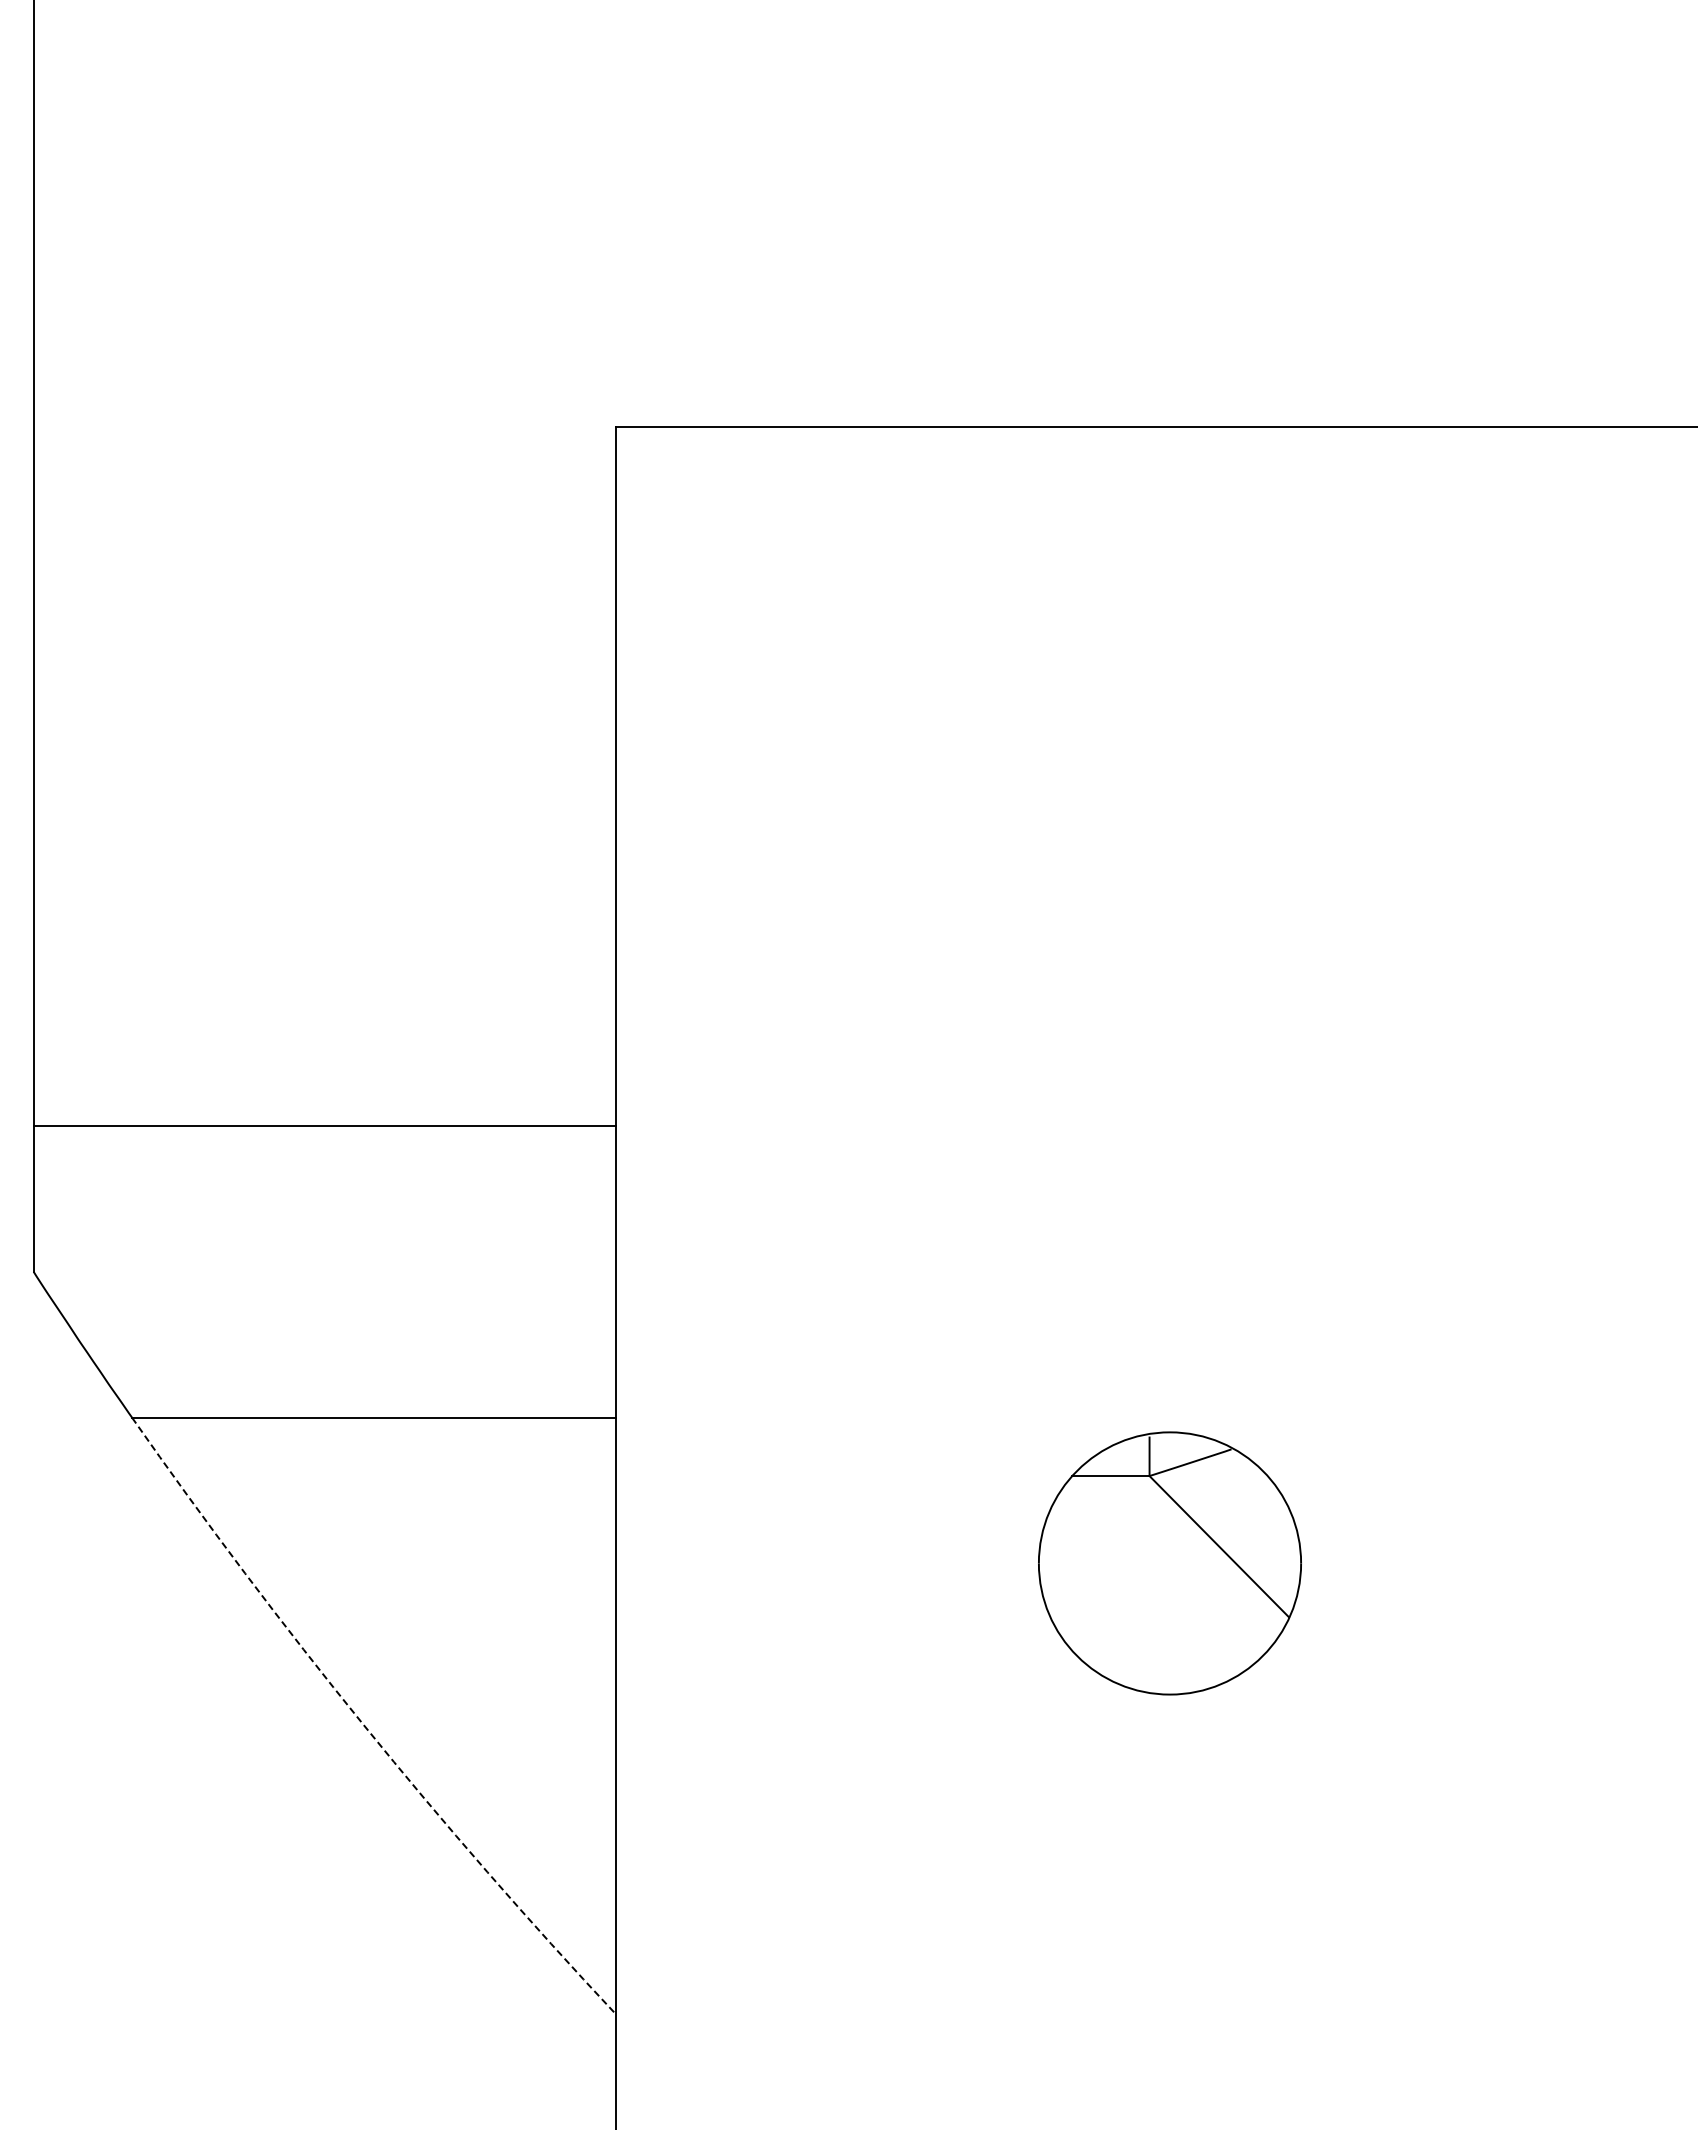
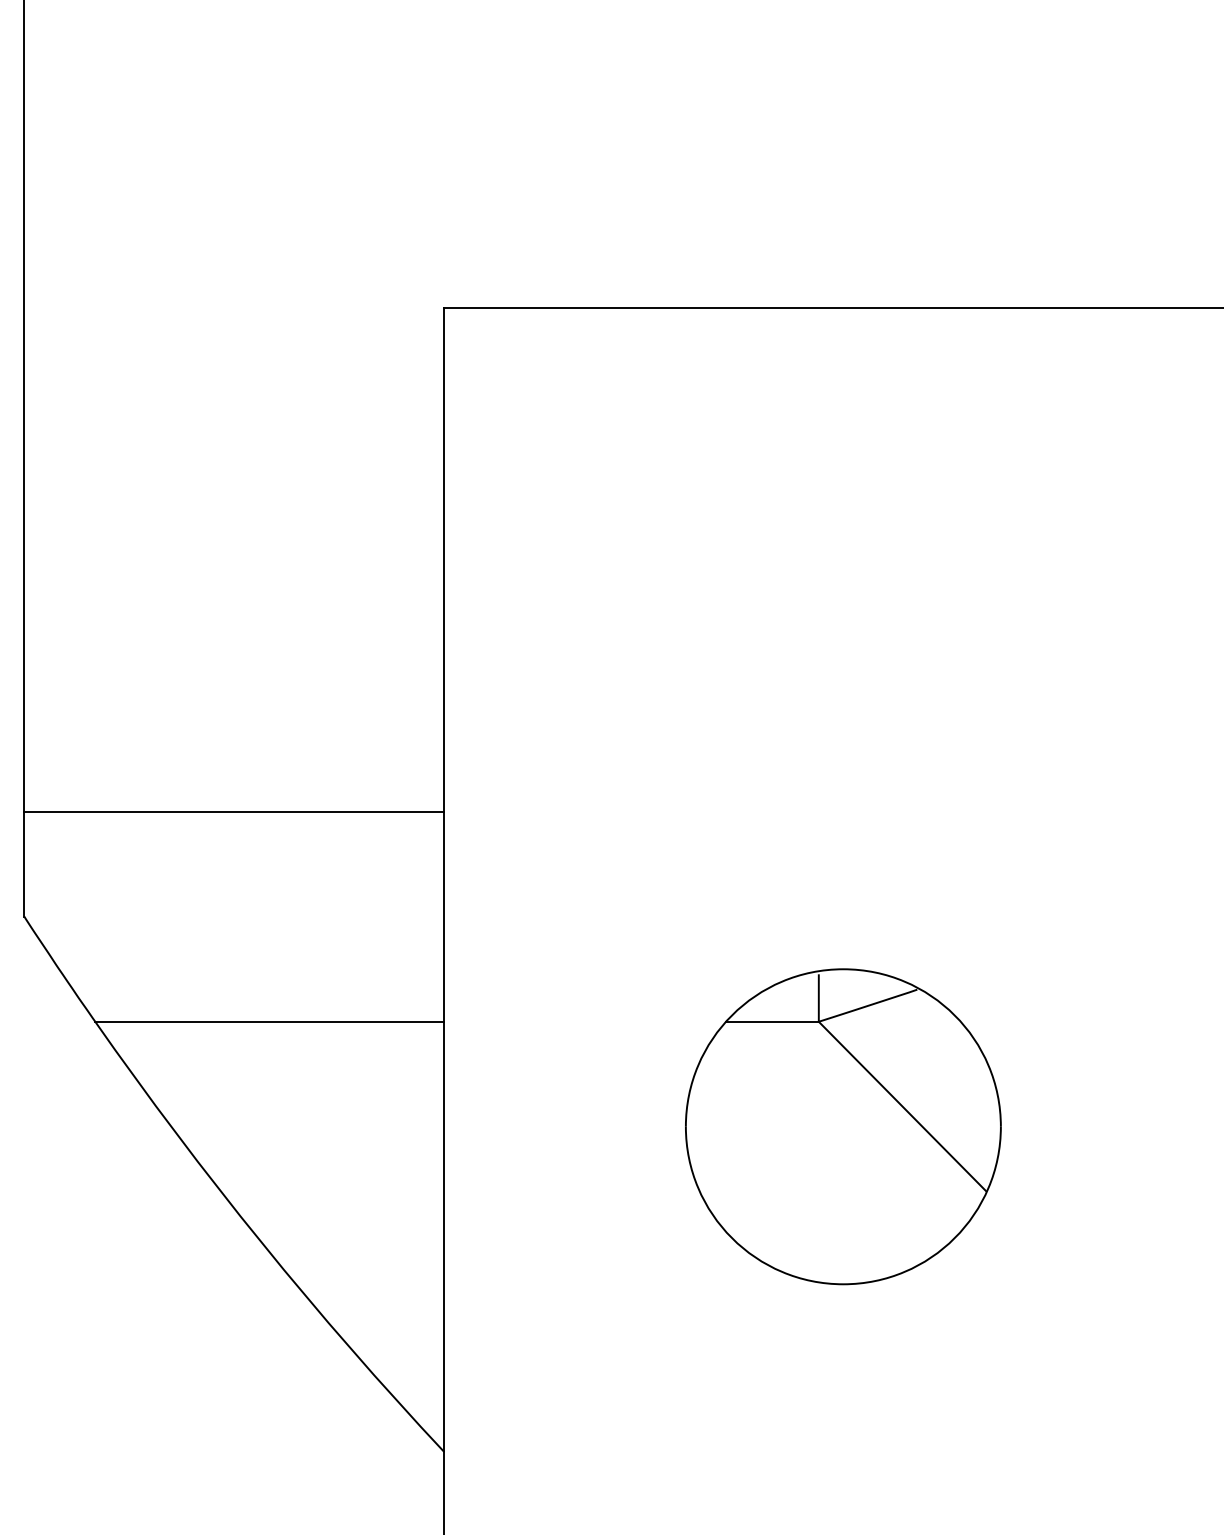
part: (1169, 1563) -> (843, 1126), size x1.67
arc: (363, 1724) -> (262, 1242), dashed -> solid

